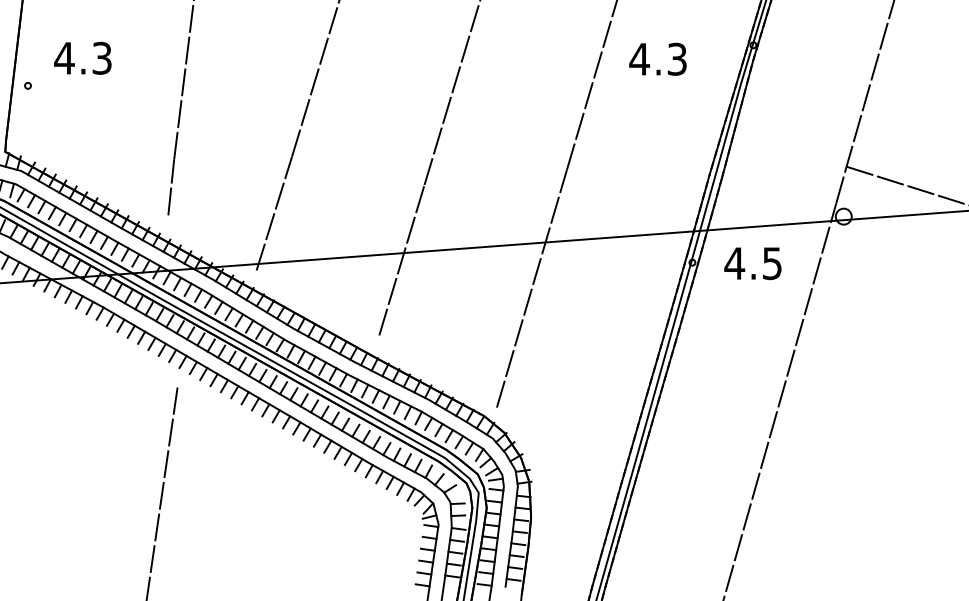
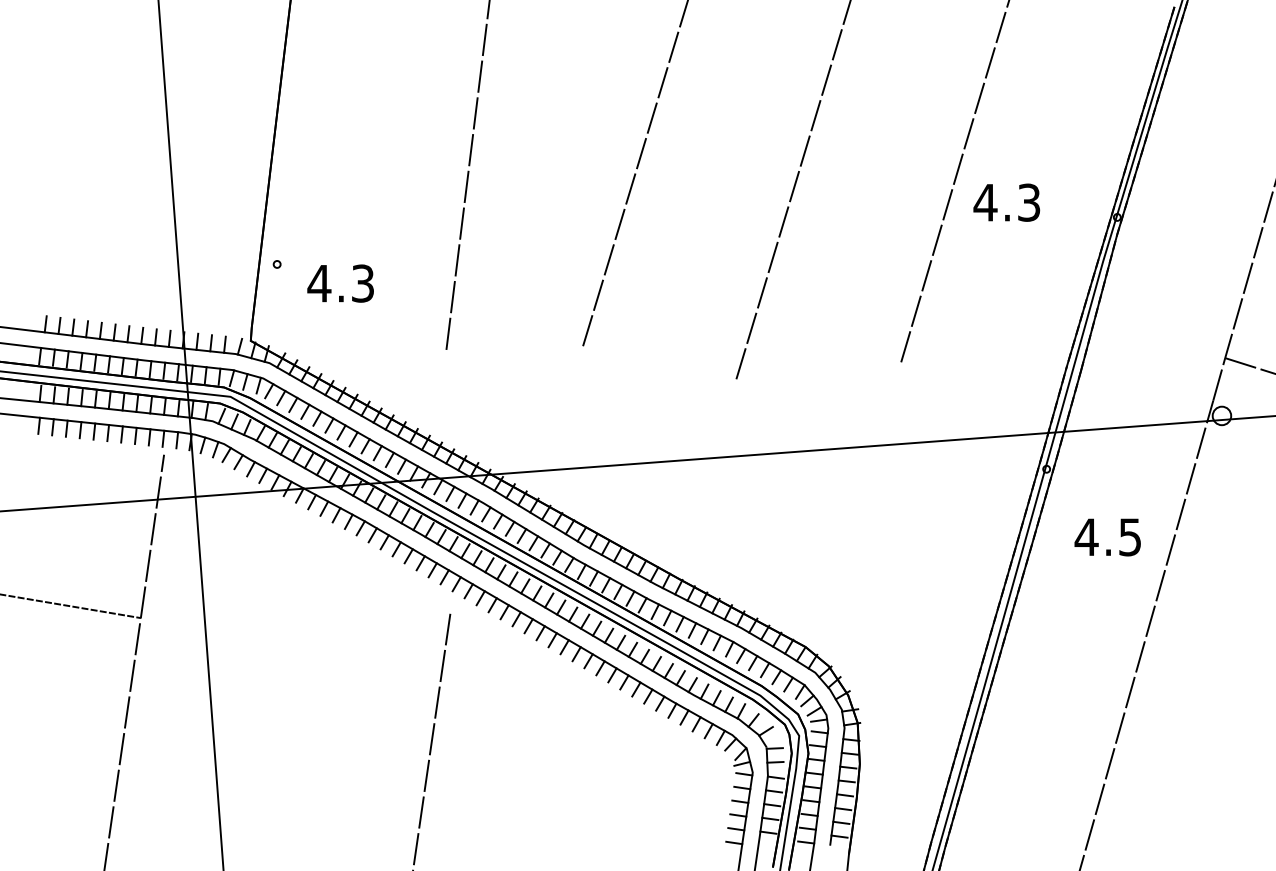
text: (82, 58) -> (340, 283), moved
text: (657, 59) -> (1006, 202), moved
line: (170, 186) -> (442, 381), removed
line: (274, 213) -> (562, 412), removed
line: (402, 260) -> (710, 466), removed
text: (752, 263) -> (1107, 537), moved
line: (531, 288) -> (860, 499), removed

